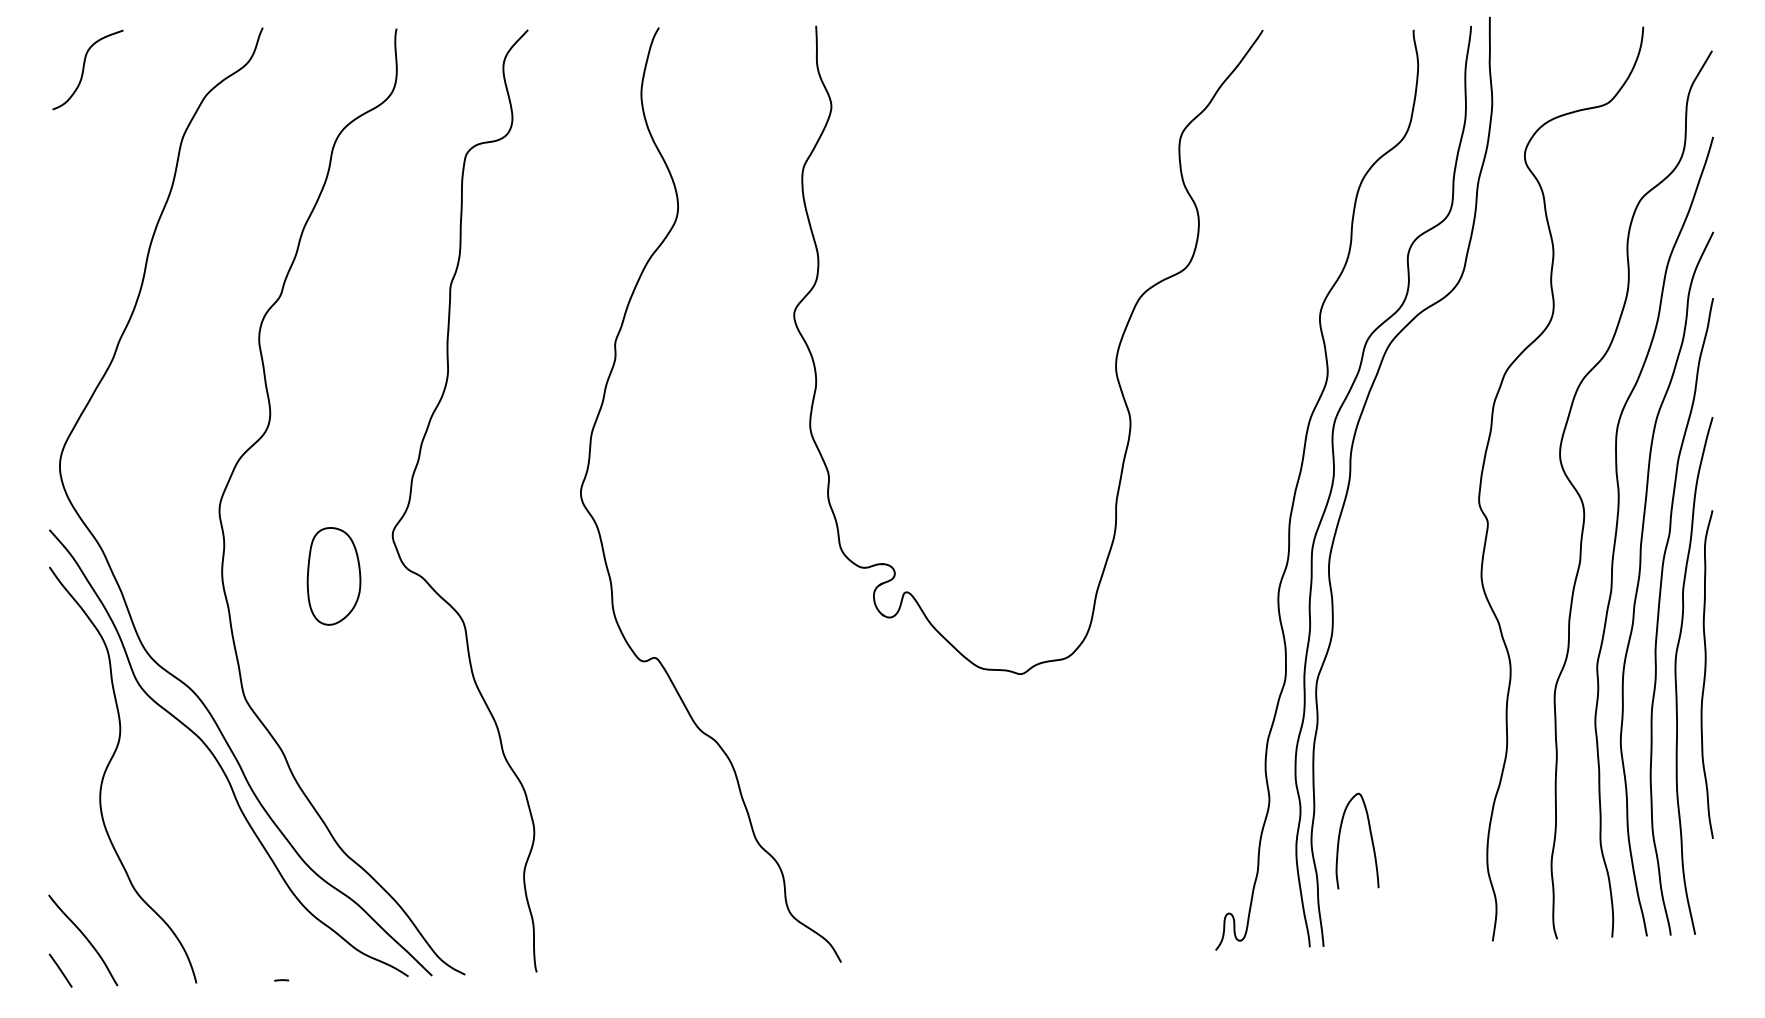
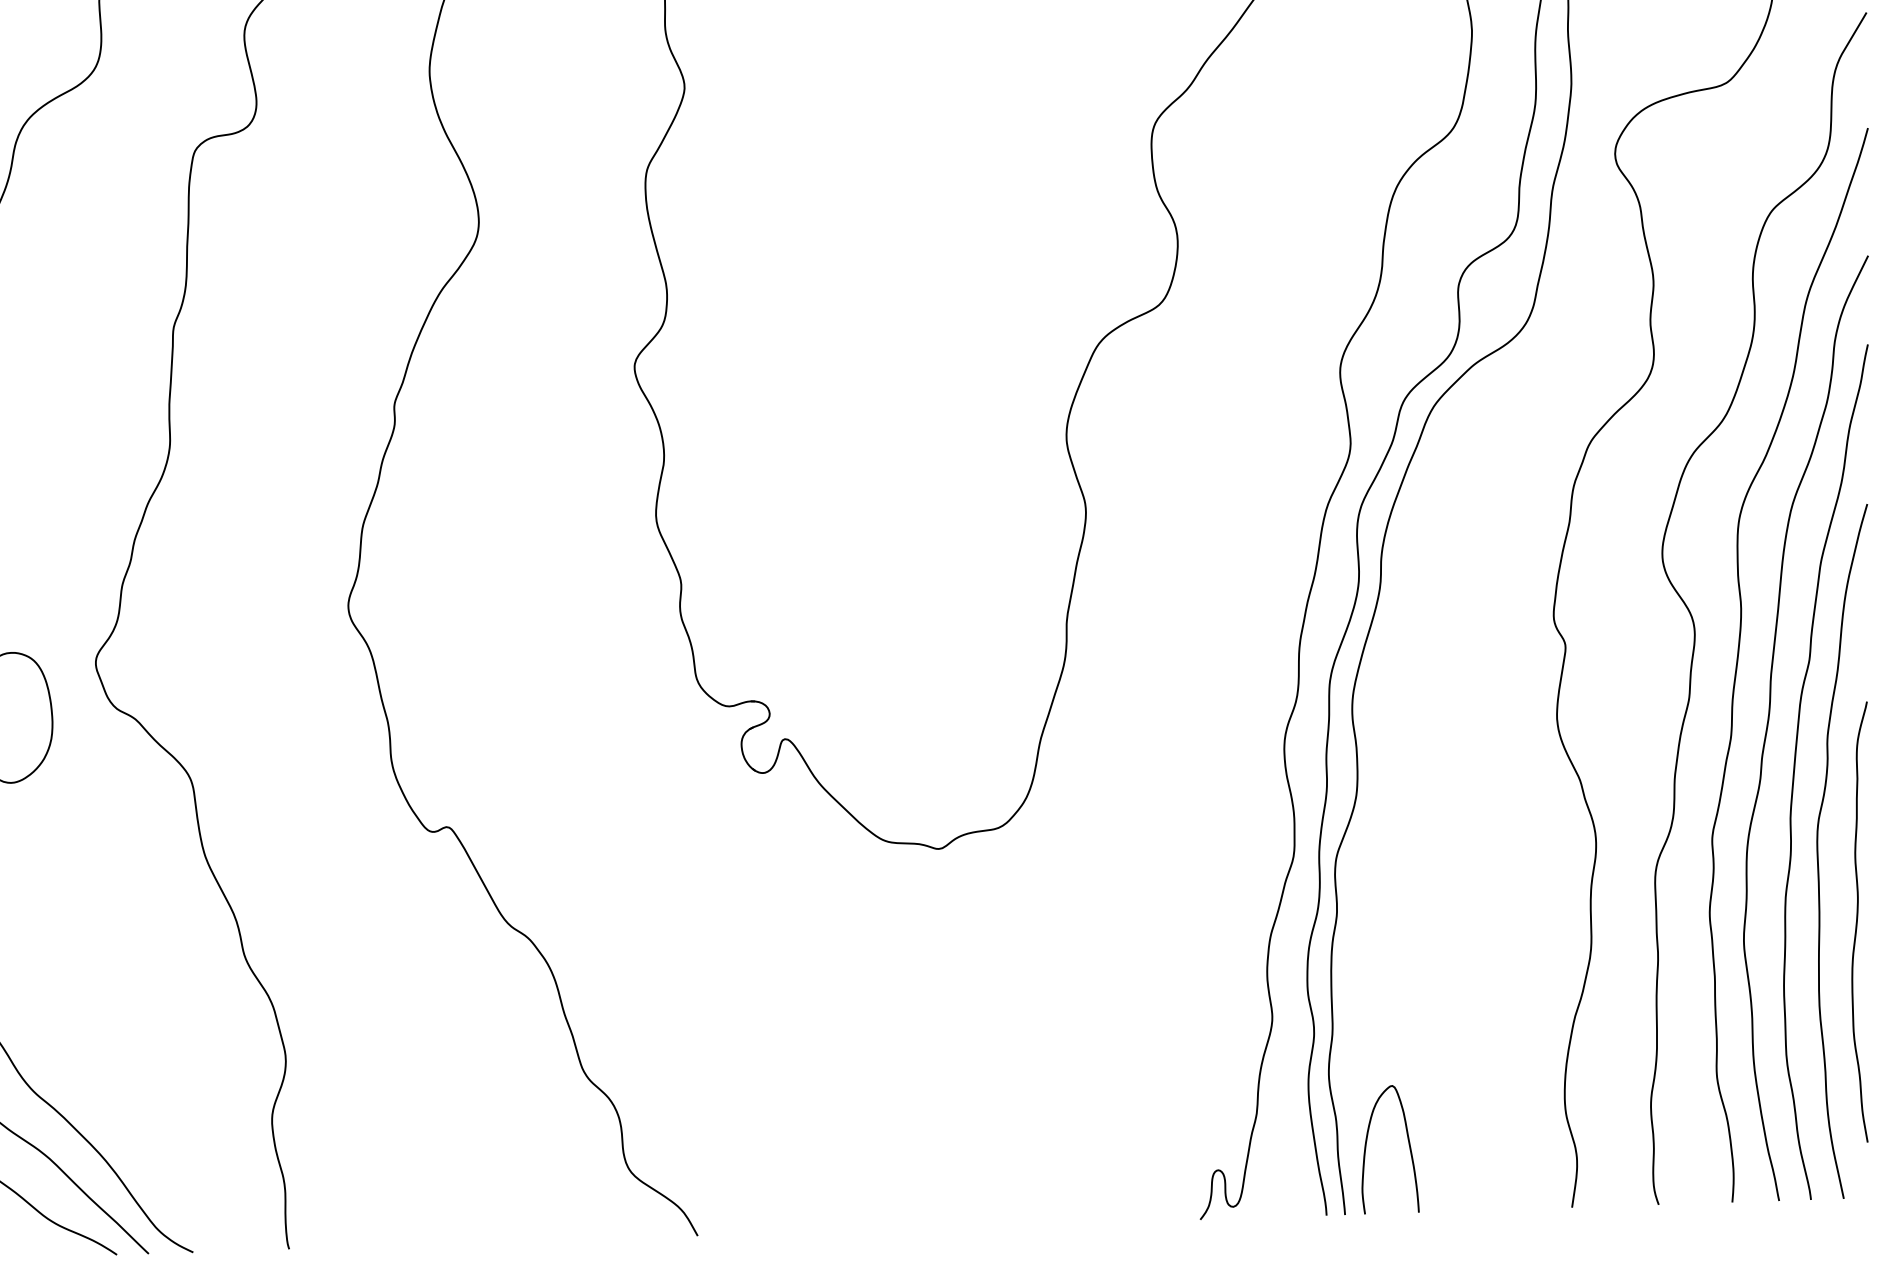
curve: (1705, 674) -> (1857, 921), moved
curve: (1370, 837) -> (1408, 1144), moved

